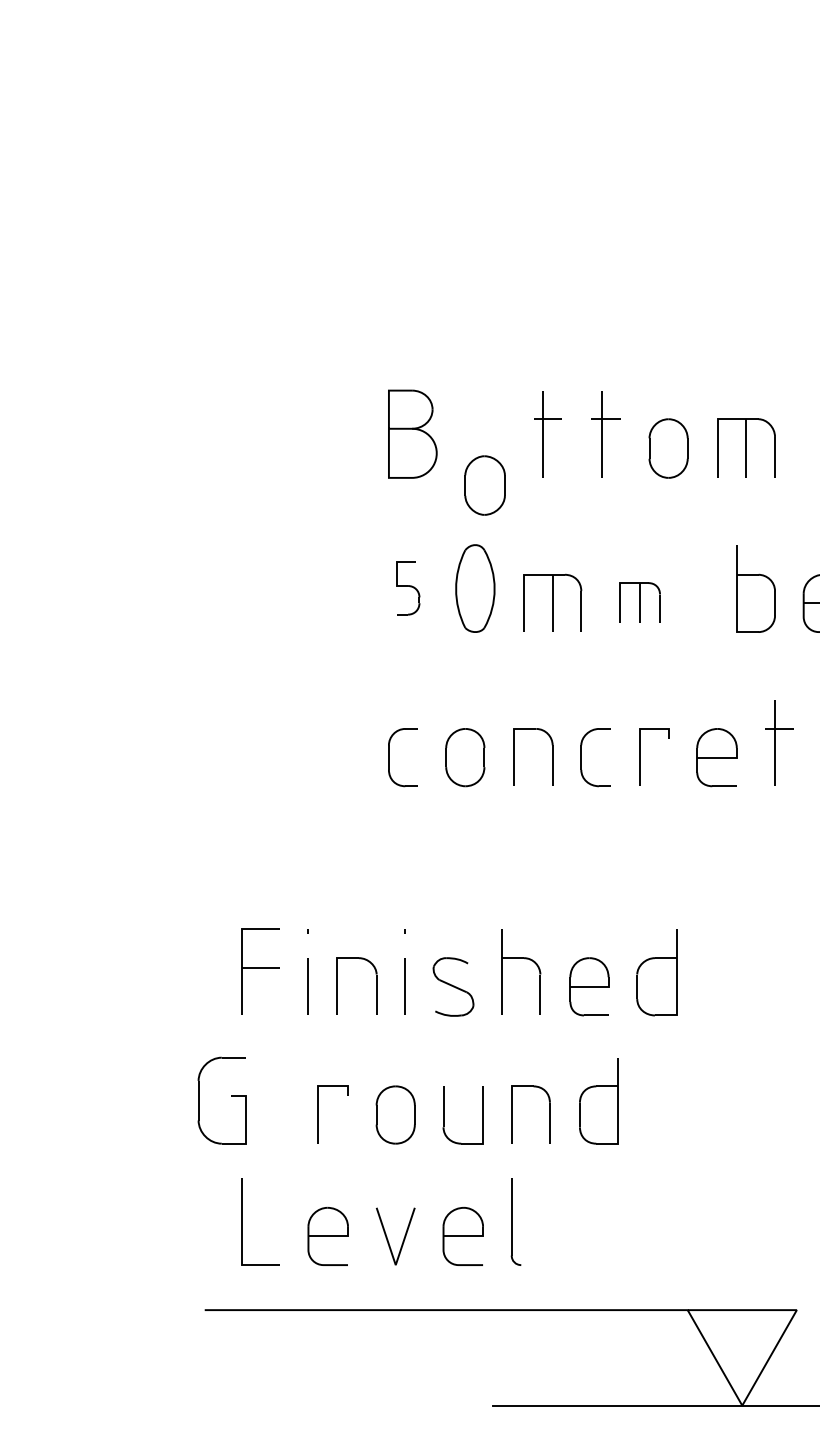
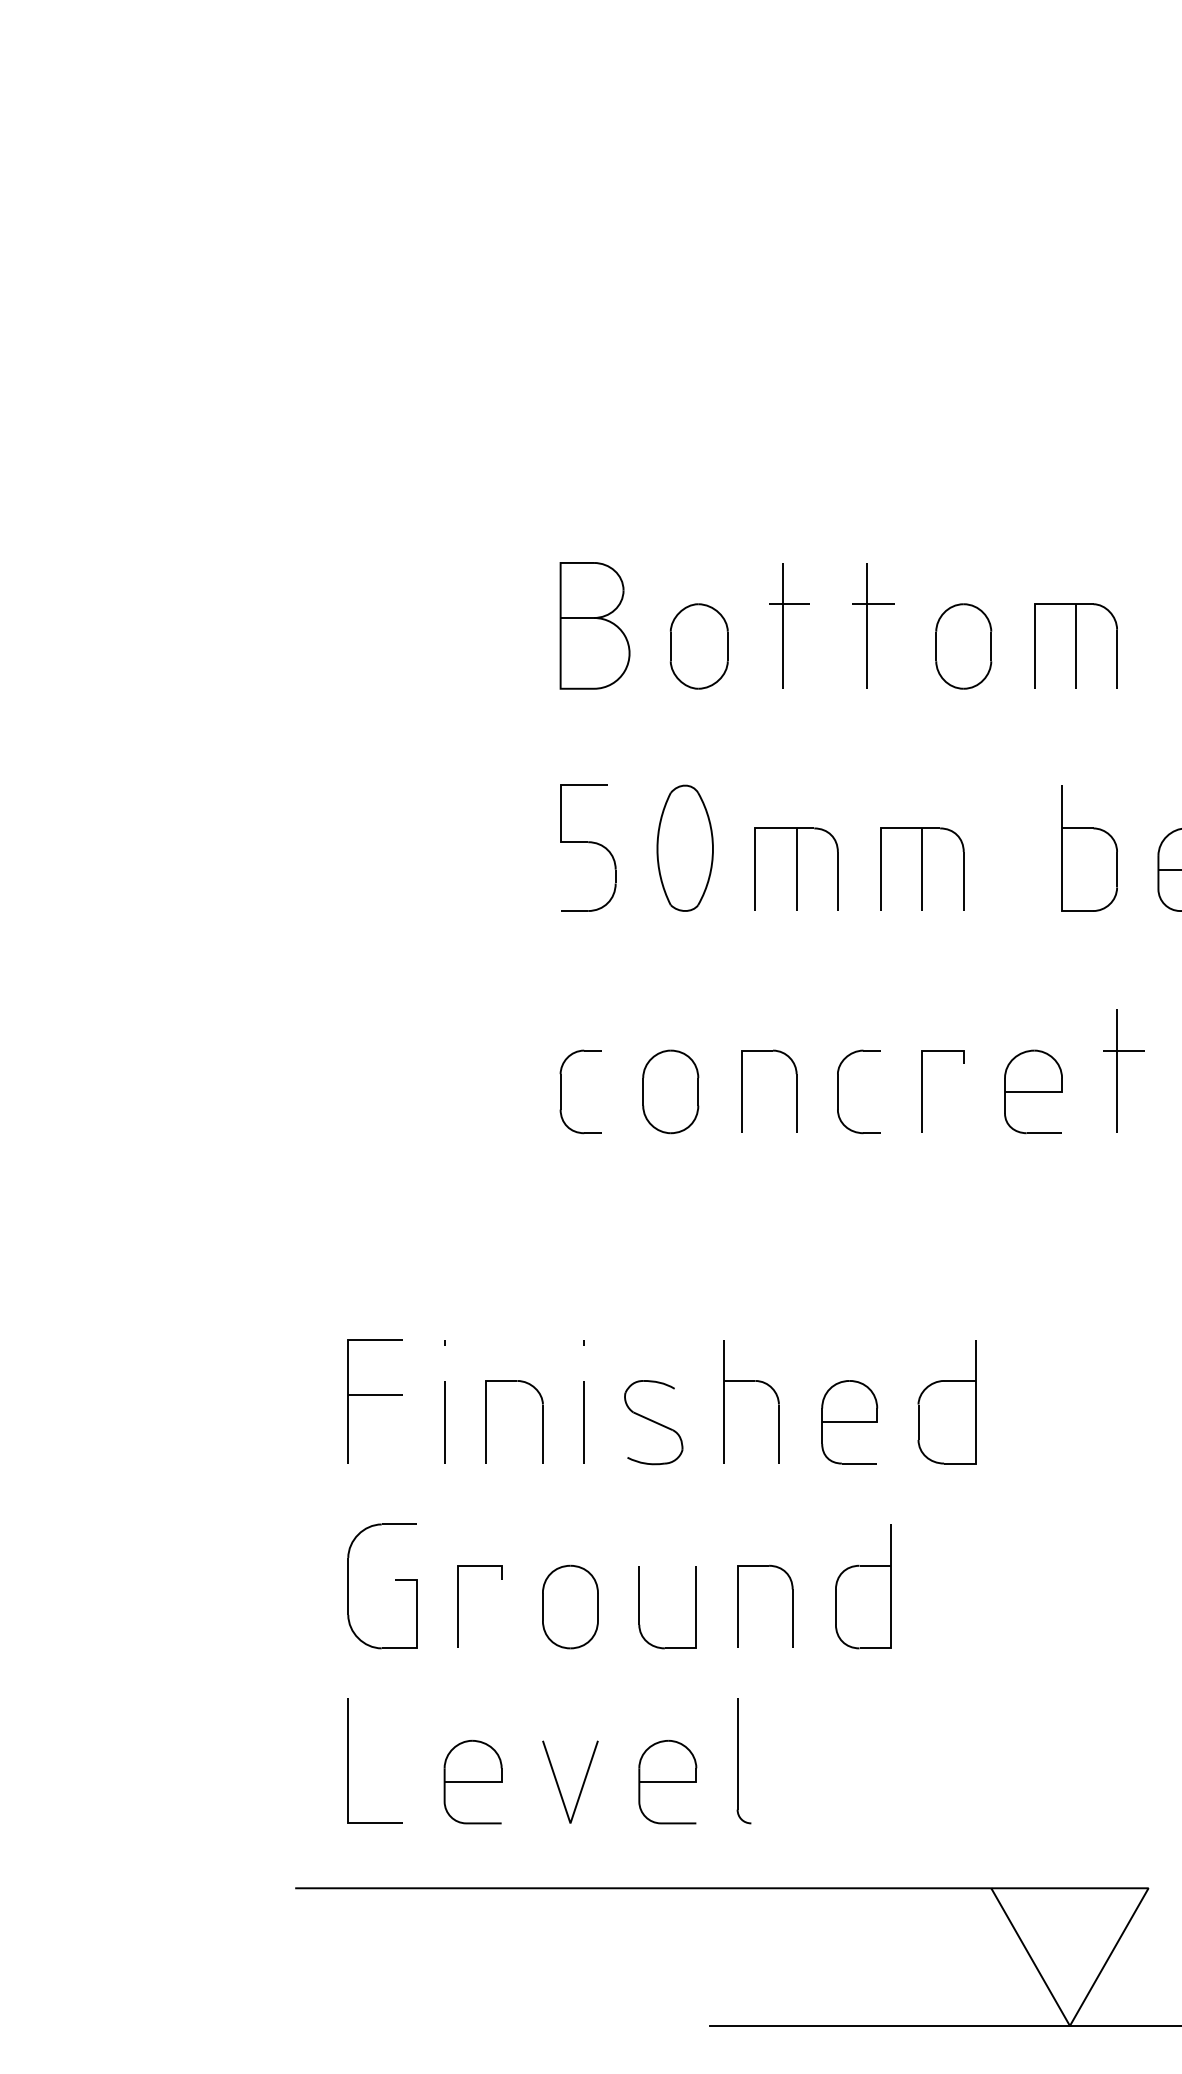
part: (484, 485) -> (698, 646), moved
part: (407, 588) -> (587, 848), size x1.67
part: (639, 602) -> (921, 868), size x1.43
part: (231, 1096) -> (395, 1580), moved

